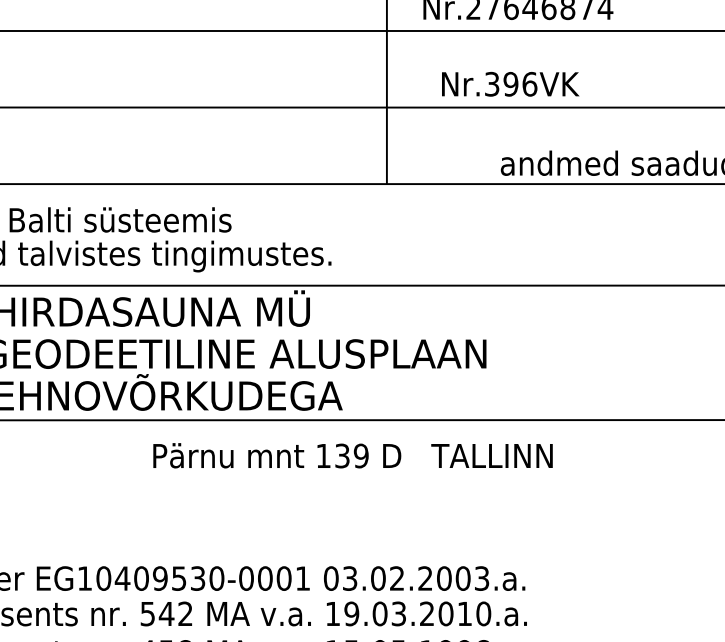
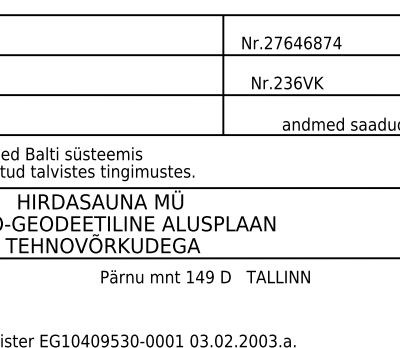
text: (500, 83) -> (282, 82), Nr.396VK -> Nr.236VK
text: (343, 454) -> (200, 276), 139 -> 149

